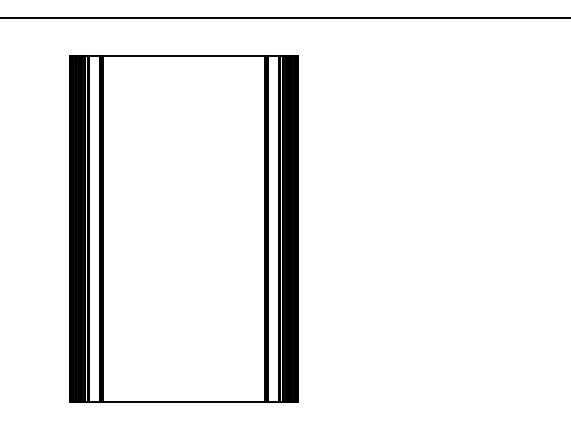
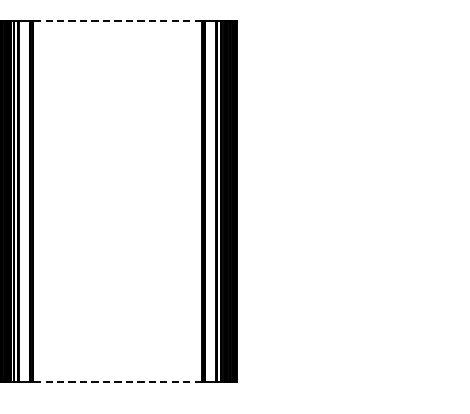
line: (183, 56) -> (117, 21), solid -> dashed
line: (183, 402) -> (117, 382), solid -> dashed

